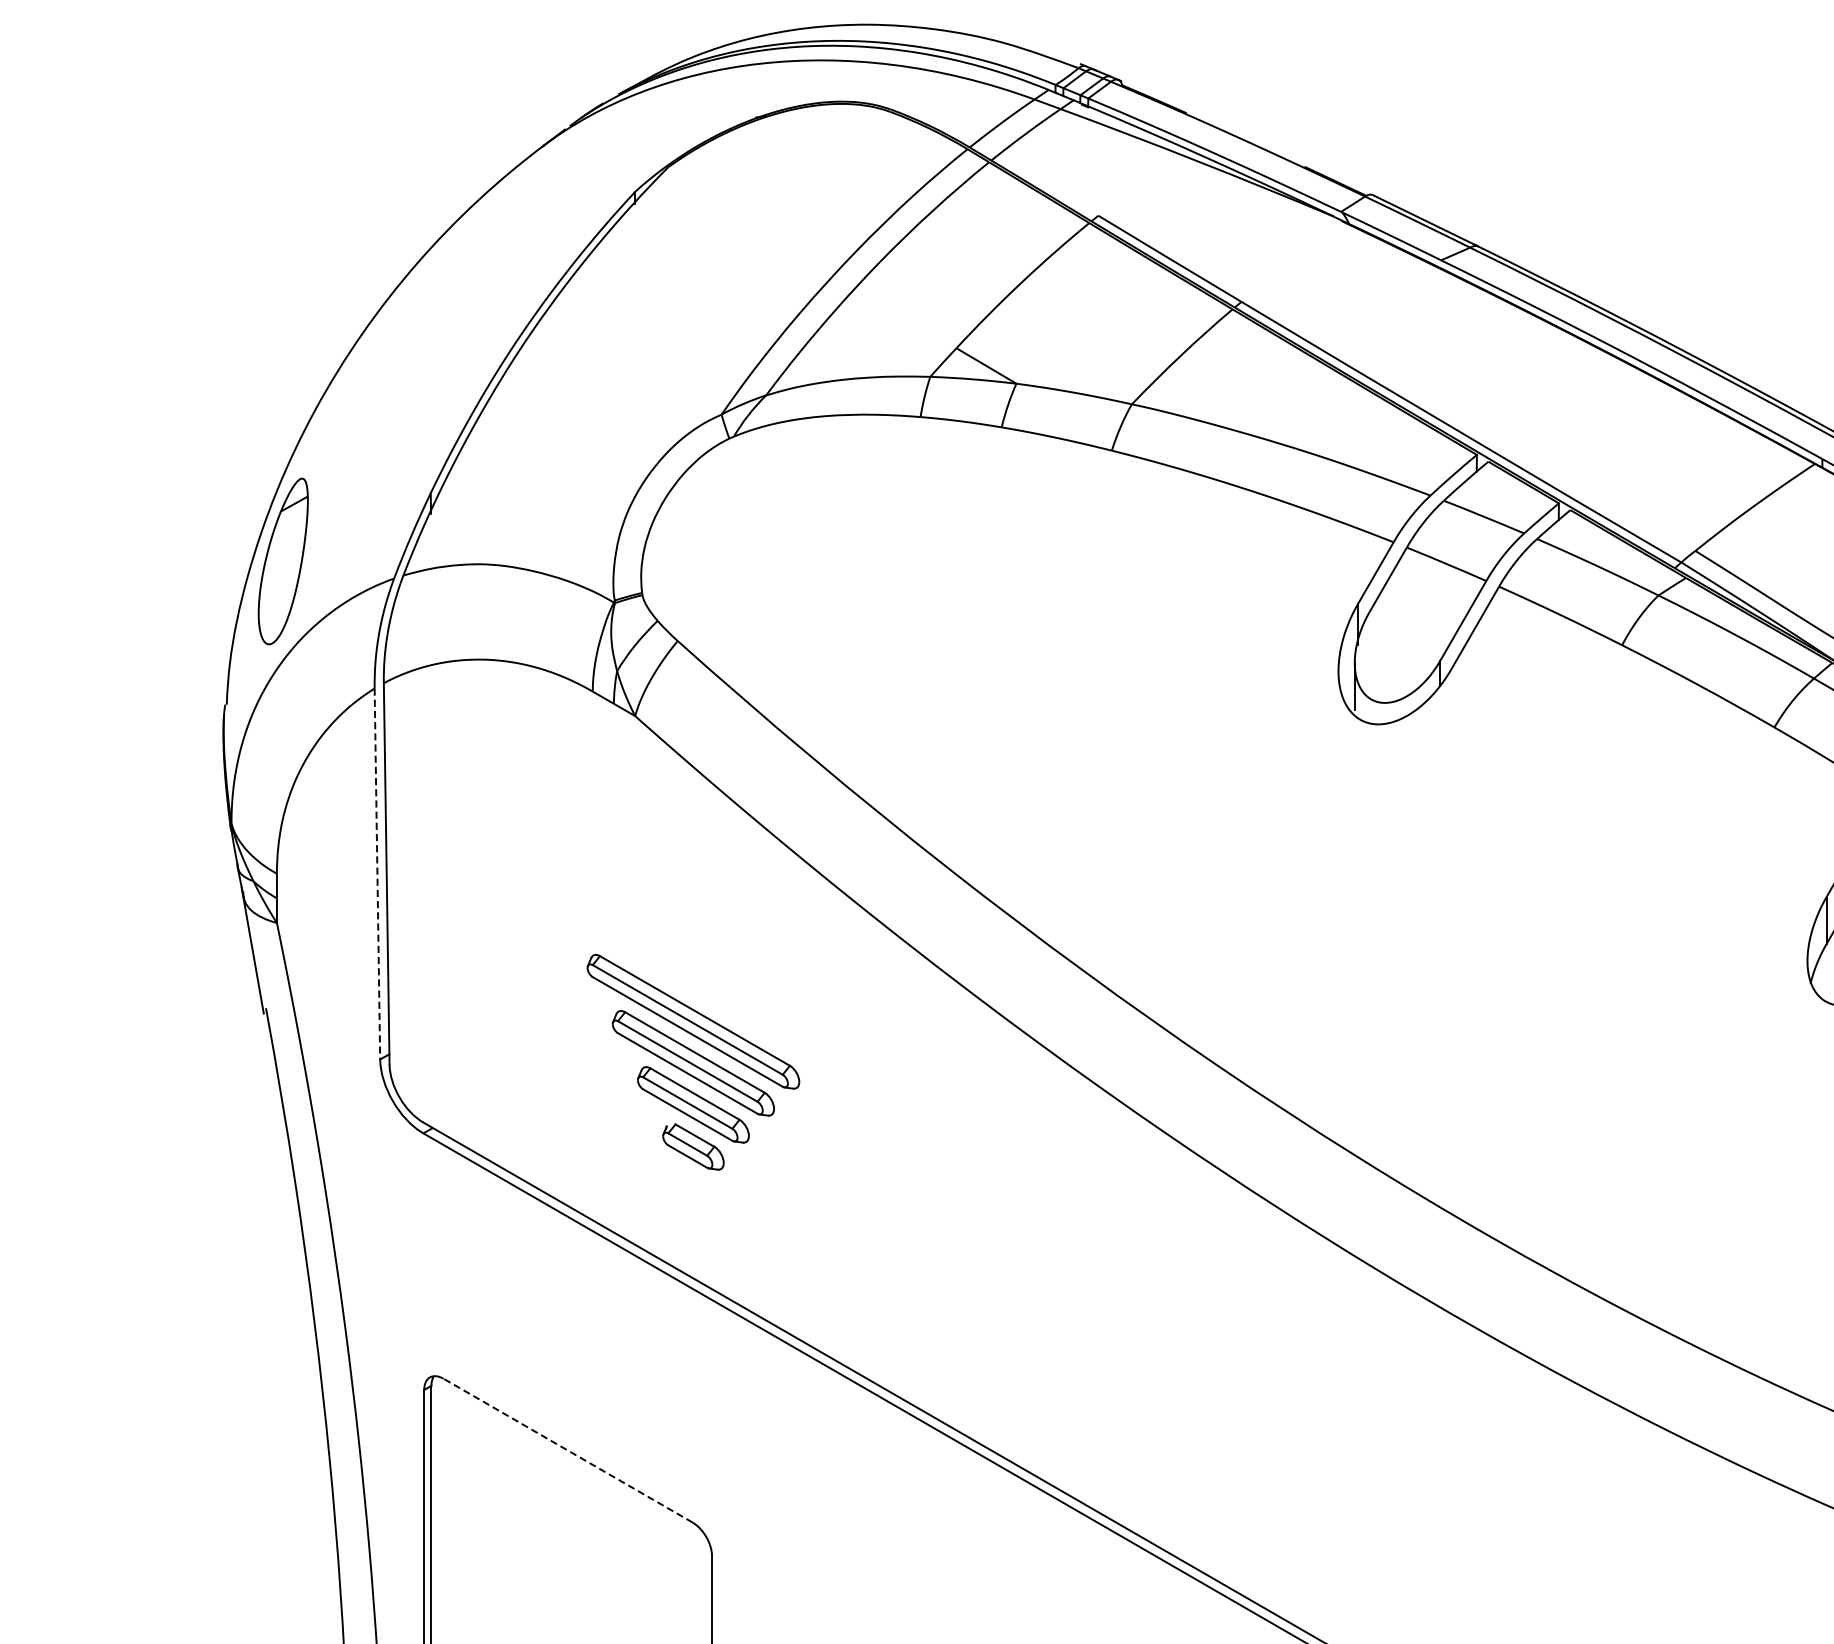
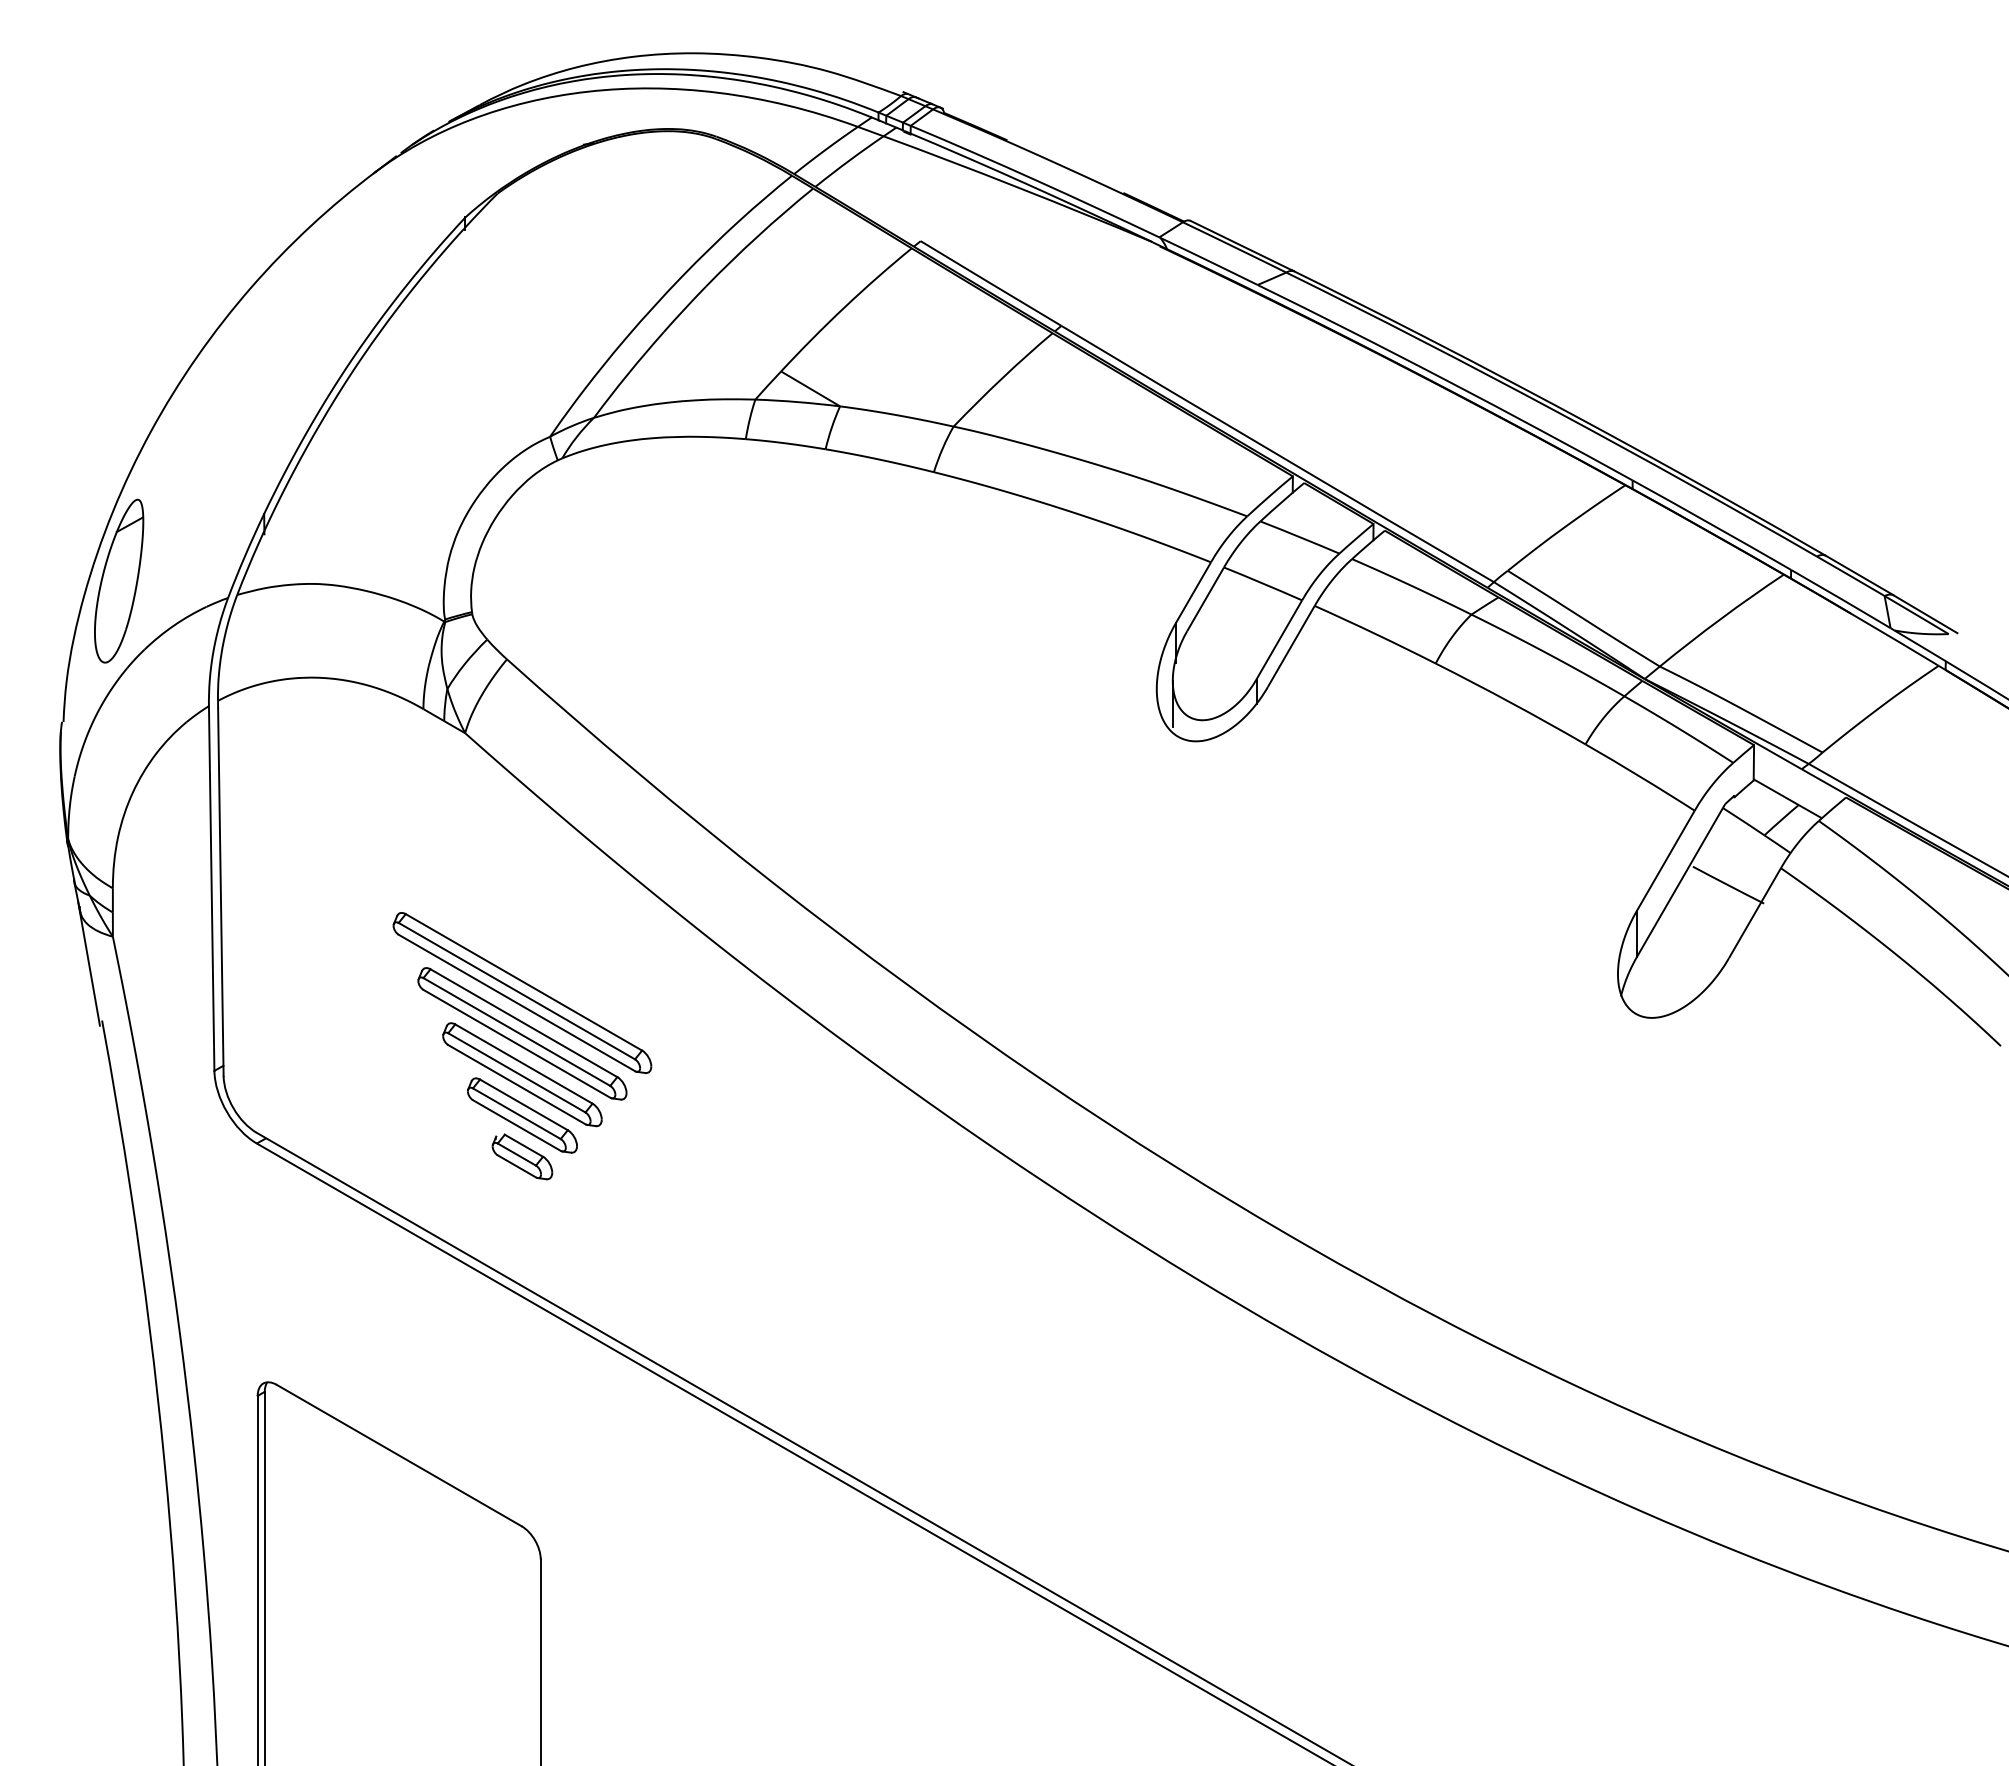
line: (377, 875) -> (211, 889), dashed -> solid
part: (693, 979) -> (522, 992), added
line: (567, 1450) -> (398, 1455), dashed -> solid

